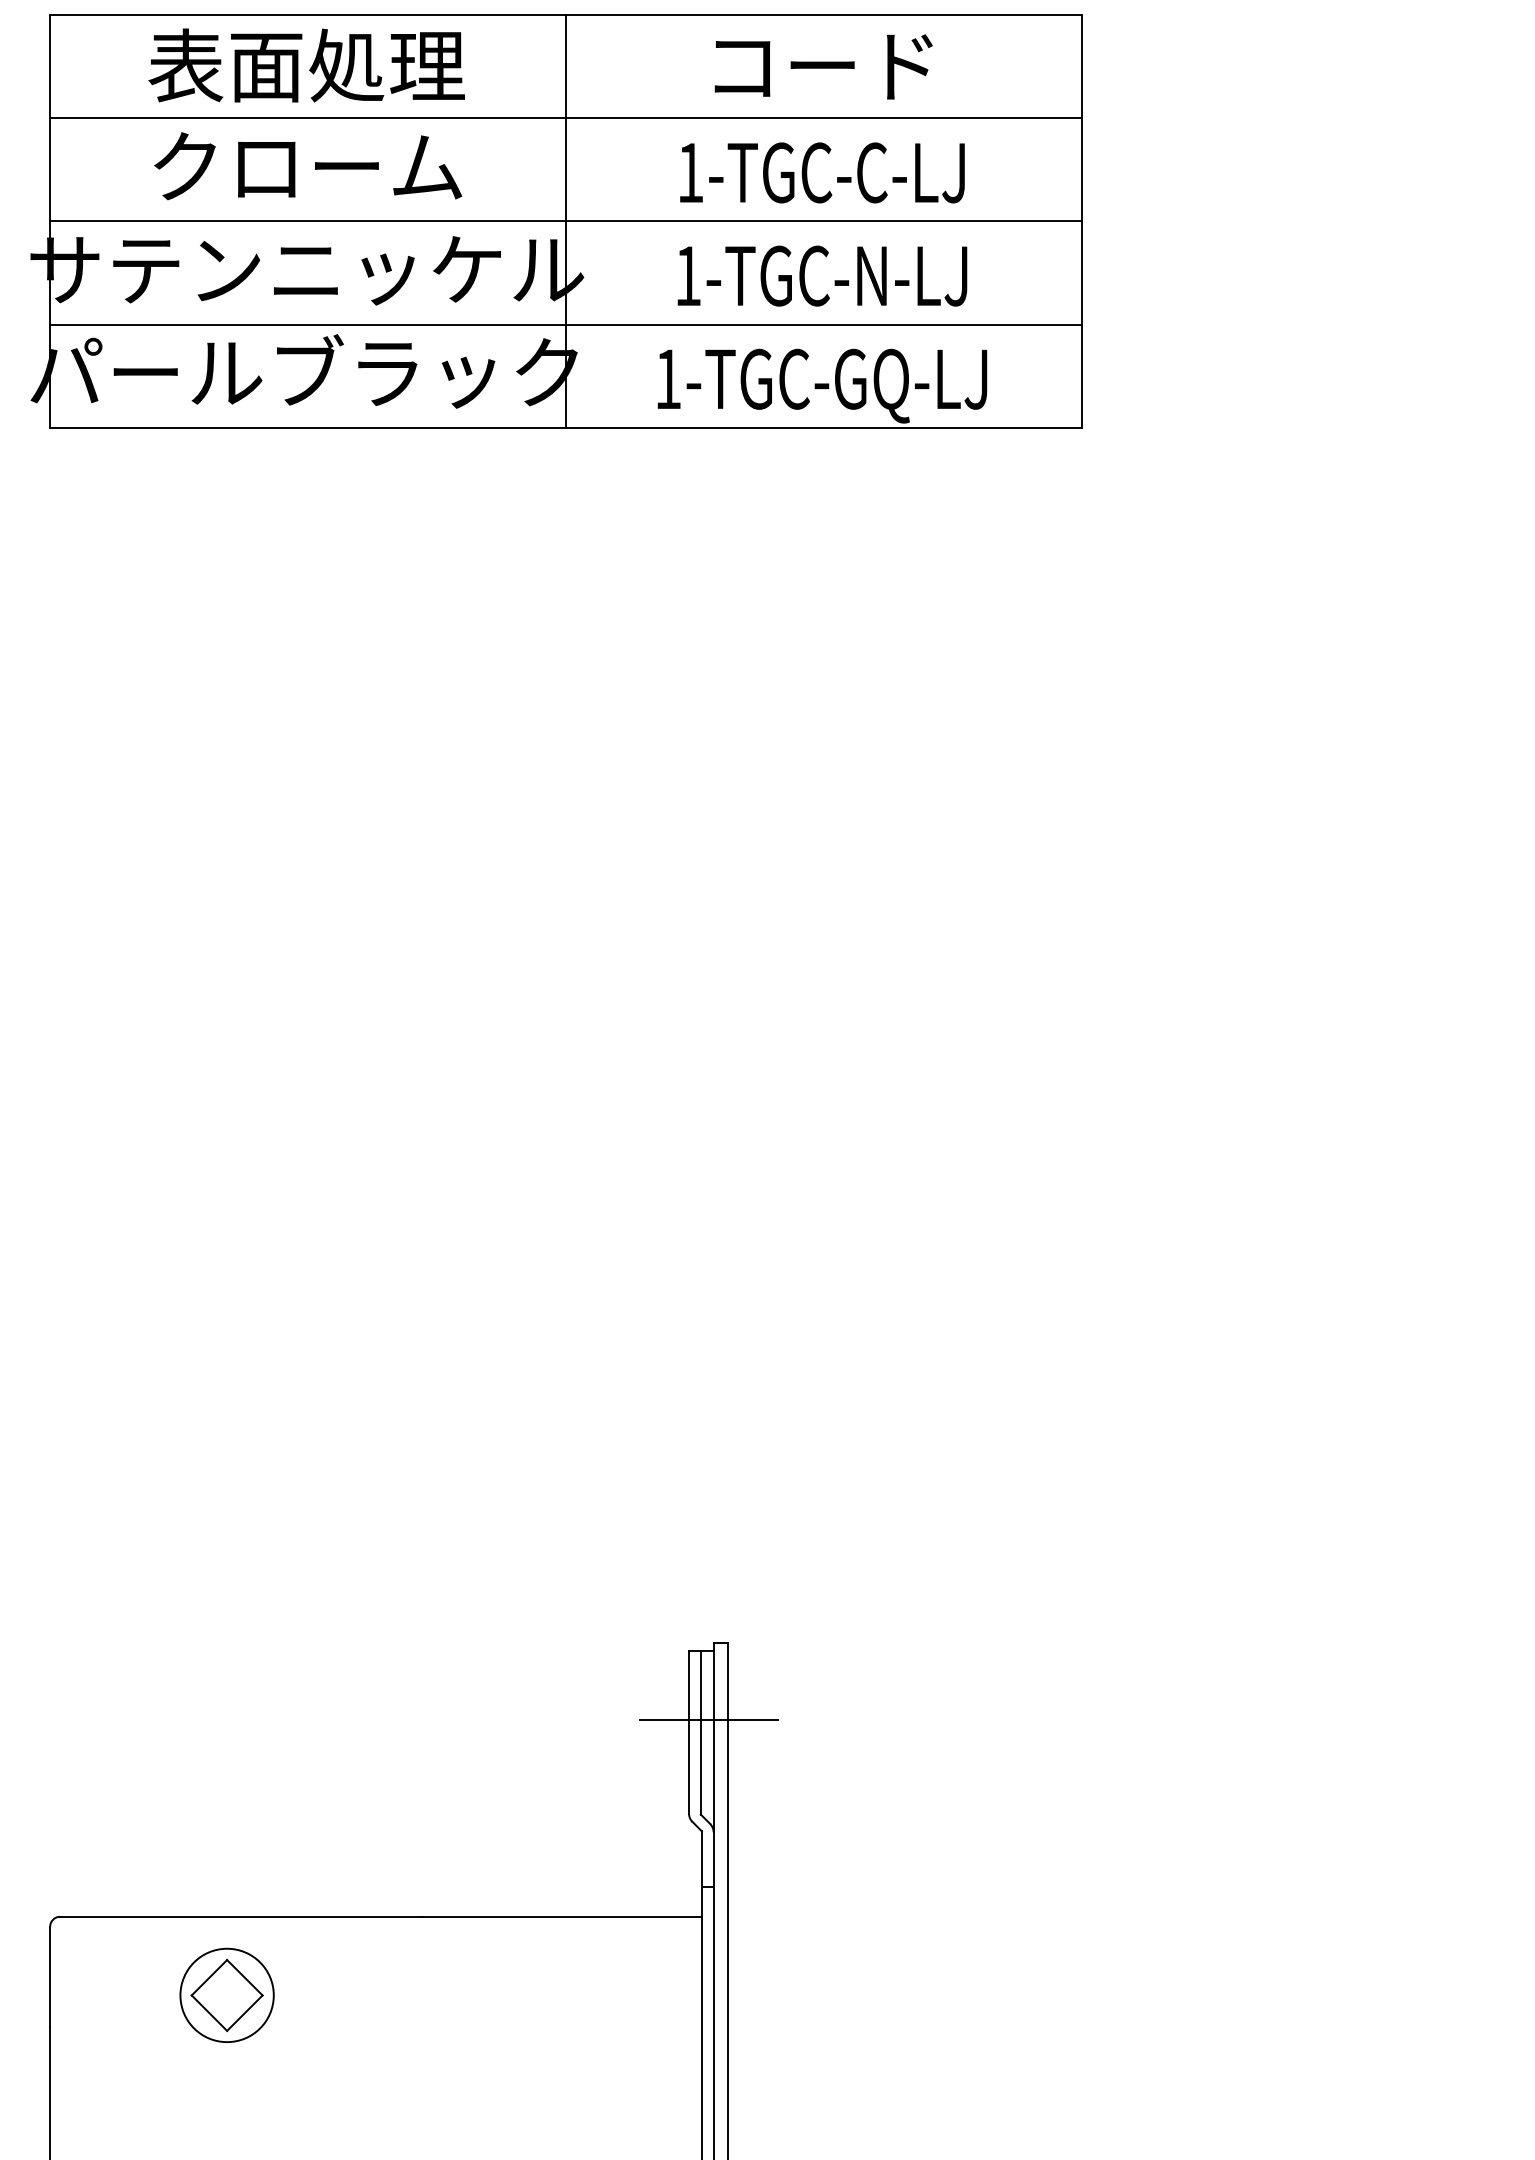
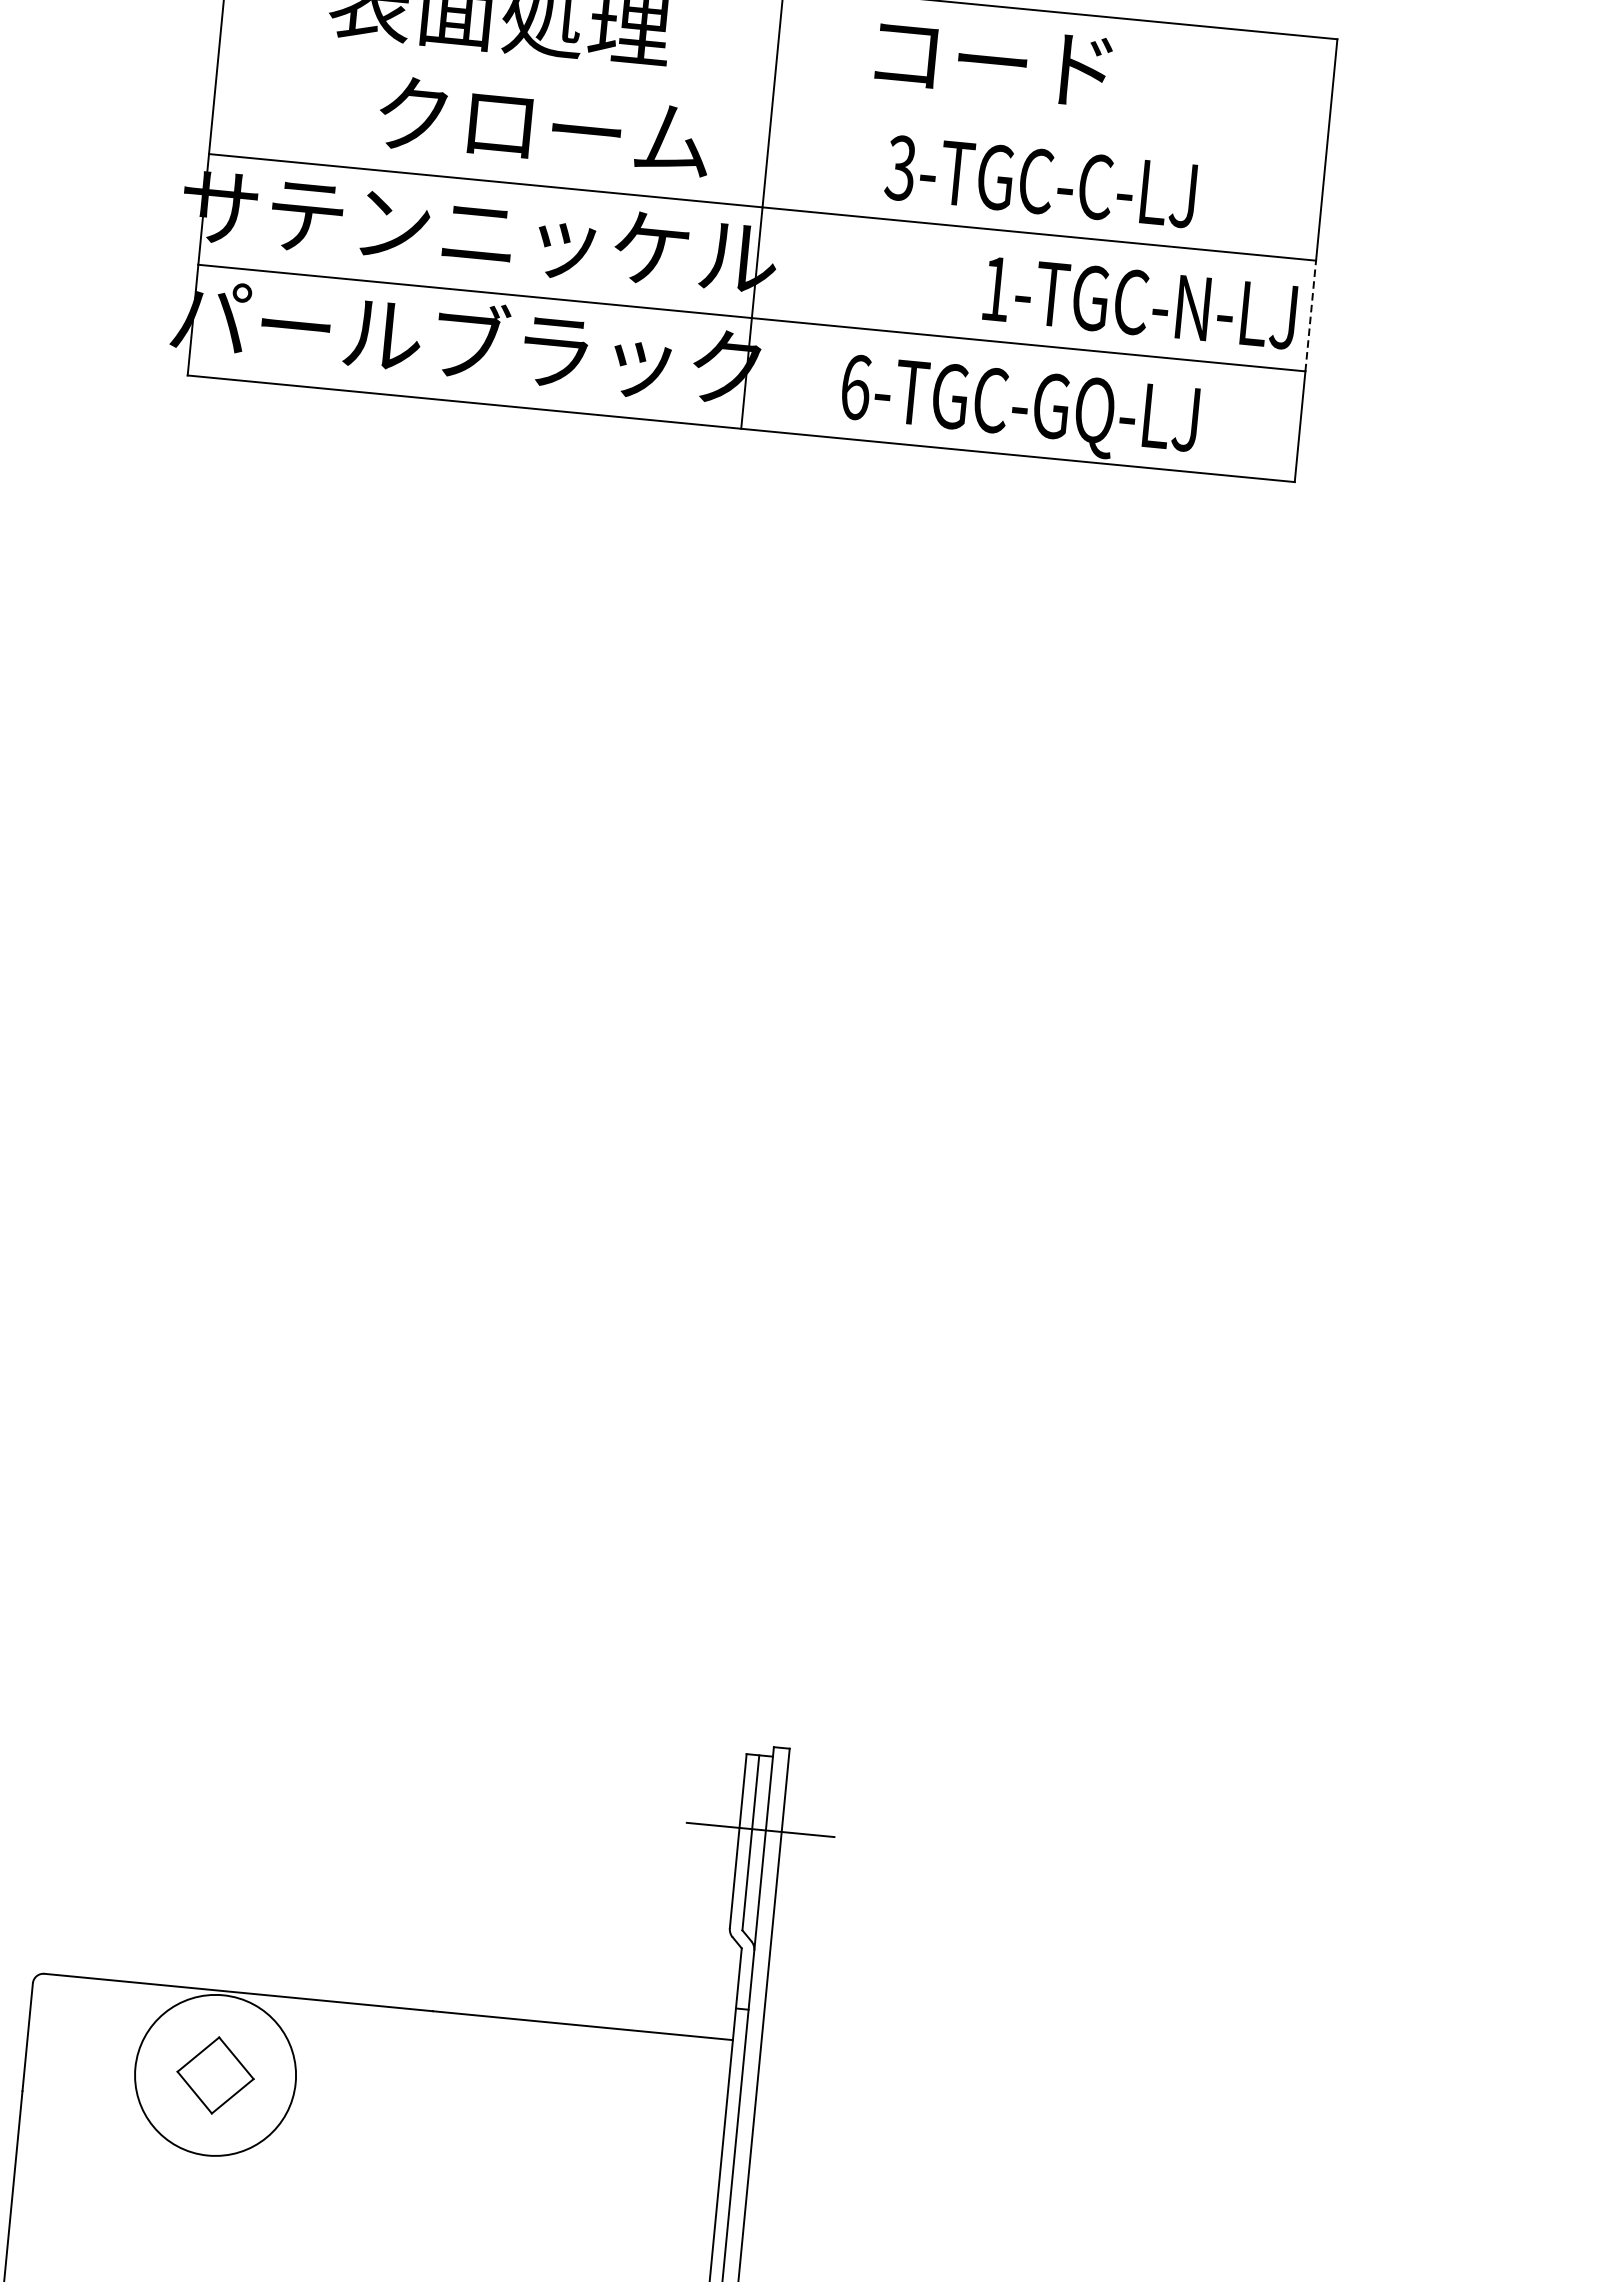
text: (823, 66) -> (993, 61), moved
line: (566, 118) -> (773, 97), removed
text: (308, 166) -> (545, 127), moved
text: (690, 172) -> (900, 167), 1-TGC-C-LJ -> 3-TGC-C-LJ
line: (1082, 273) -> (1311, 316), solid -> dashed
text: (822, 275) -> (1140, 302), moved
text: (668, 378) -> (856, 386), 1-TGC-GQ-LJ -> 6-TGC-GQ-LJ
circle: (226, 1995) -> (214, 2075), size x1.6

